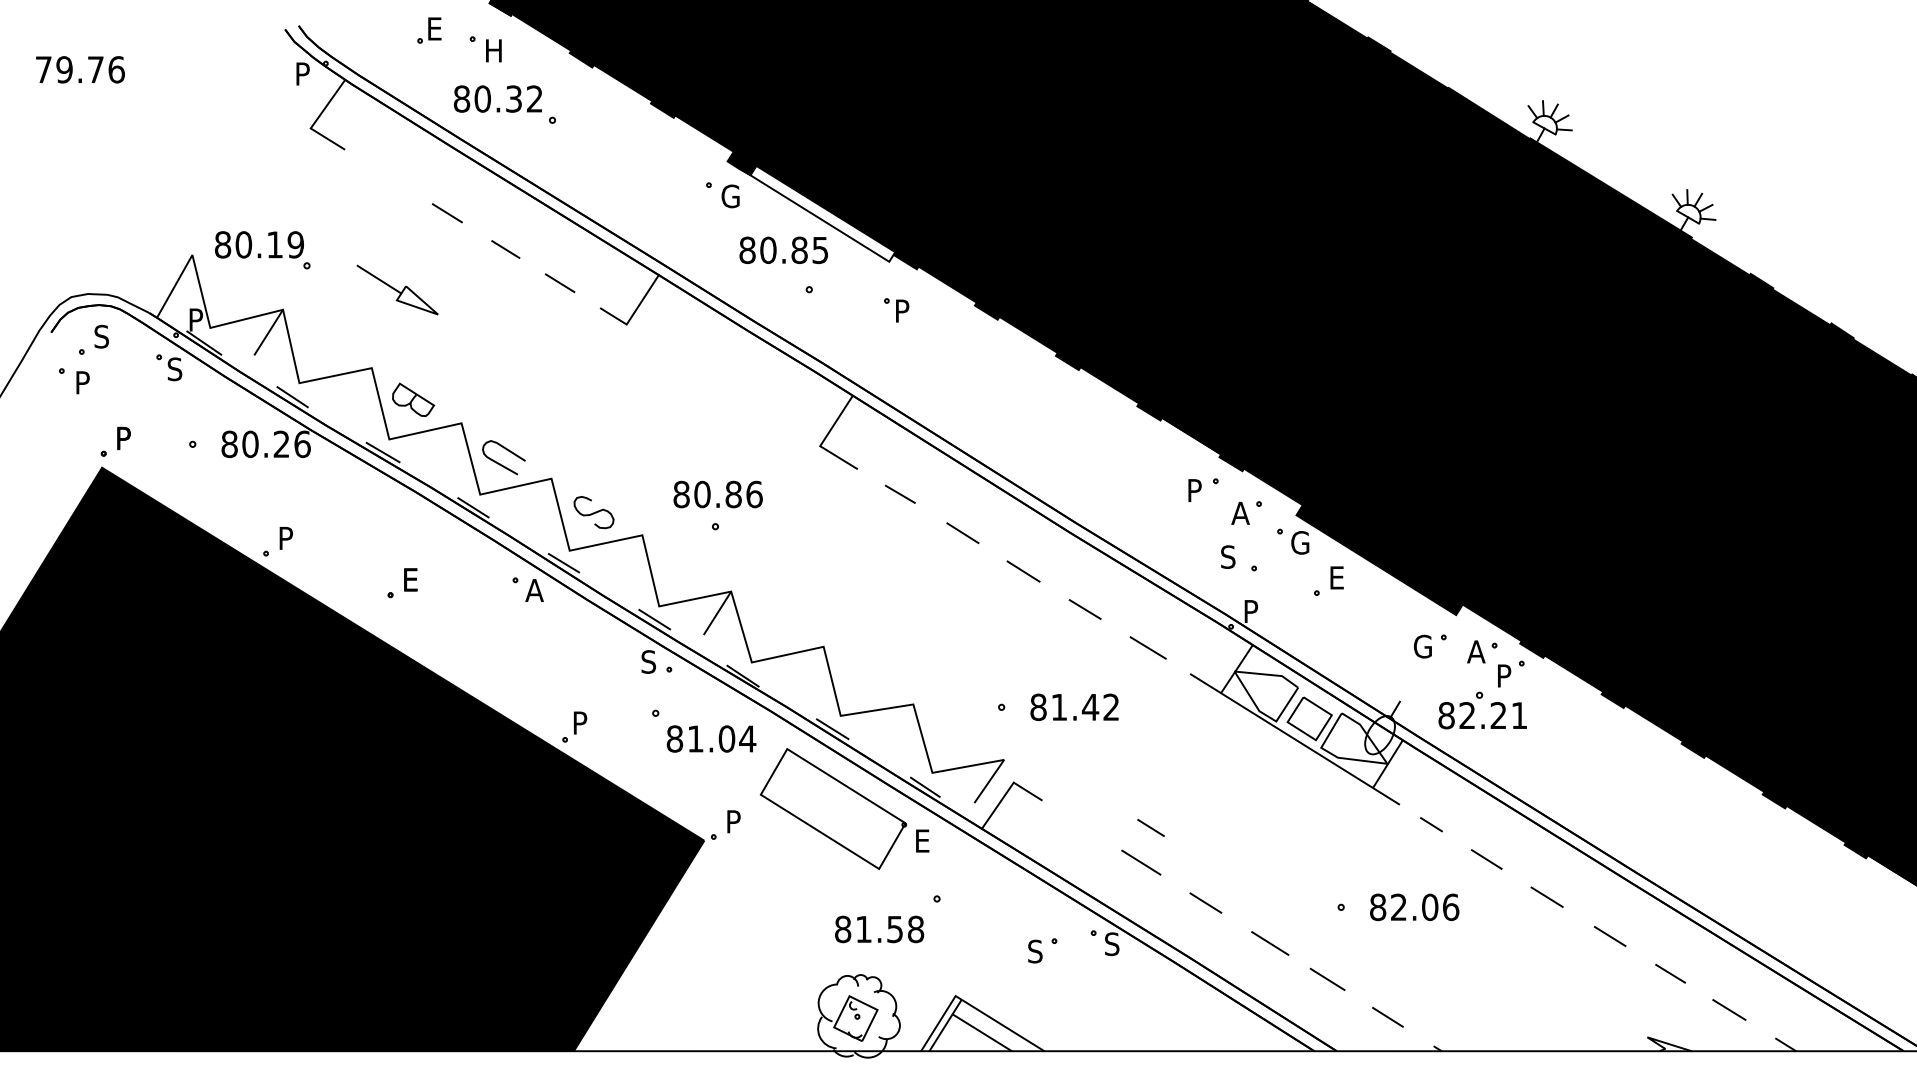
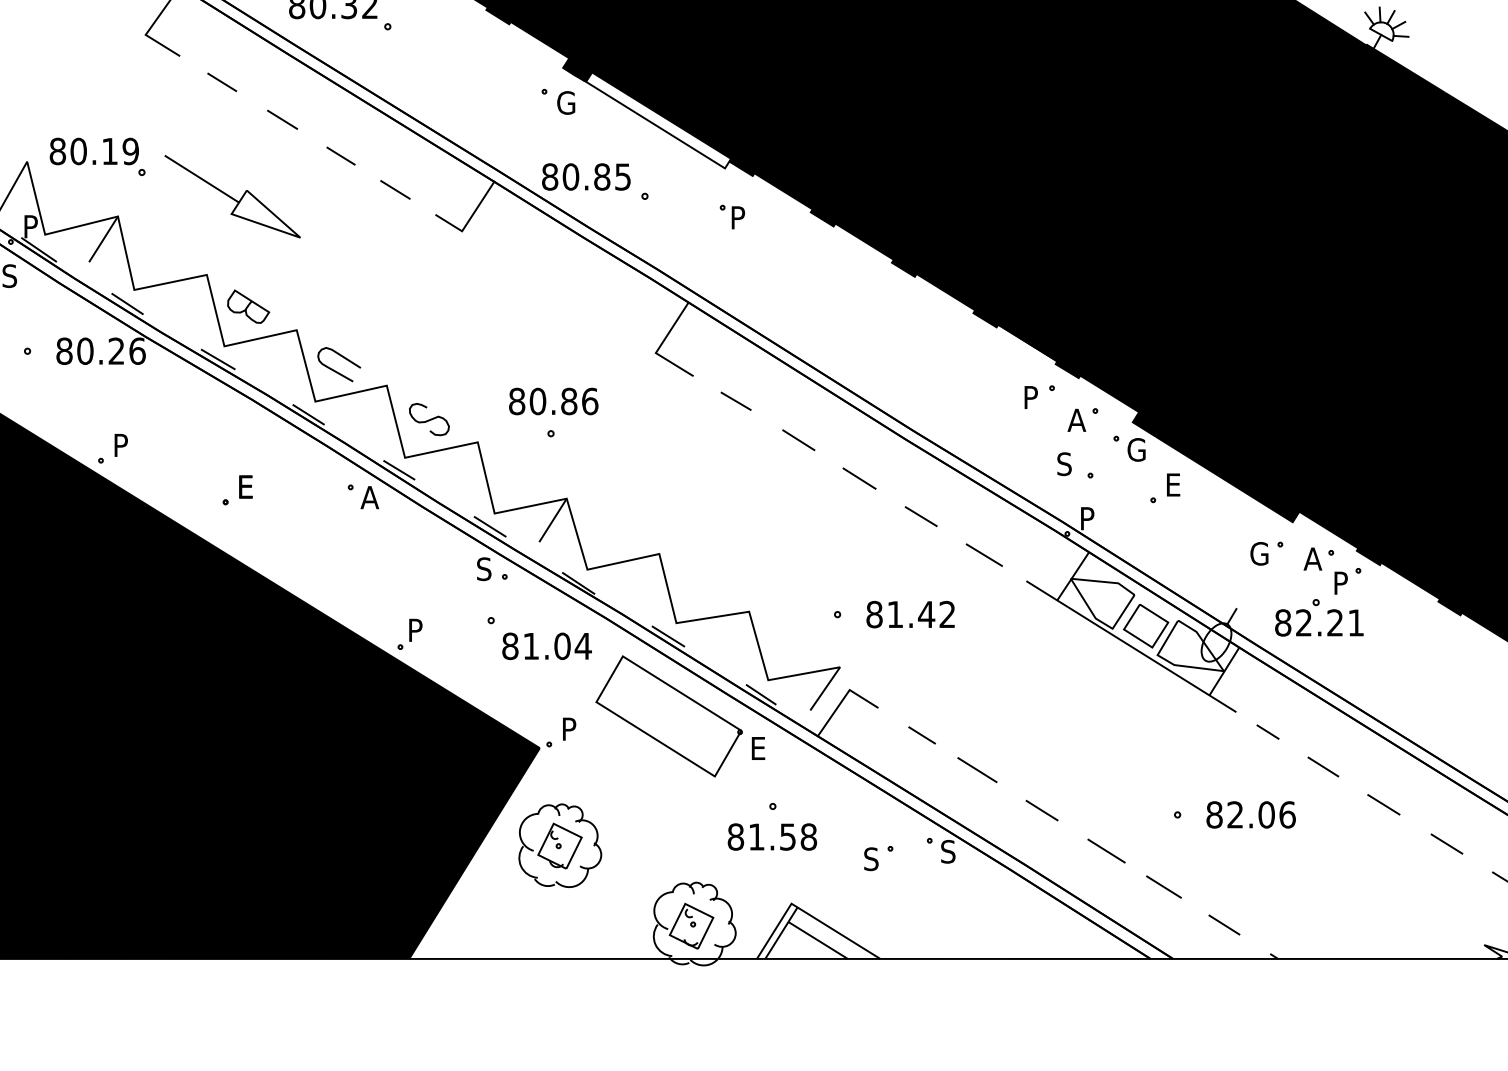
line: (387, 175) -> (222, 82), added
text: (783, 249) -> (586, 176), moved
part: (397, 289) -> (232, 196), size x1.67
line: (1150, 827) -> (921, 734), moved
text: (879, 929) -> (772, 837), moved
part: (724, 938) -> (560, 846), added

